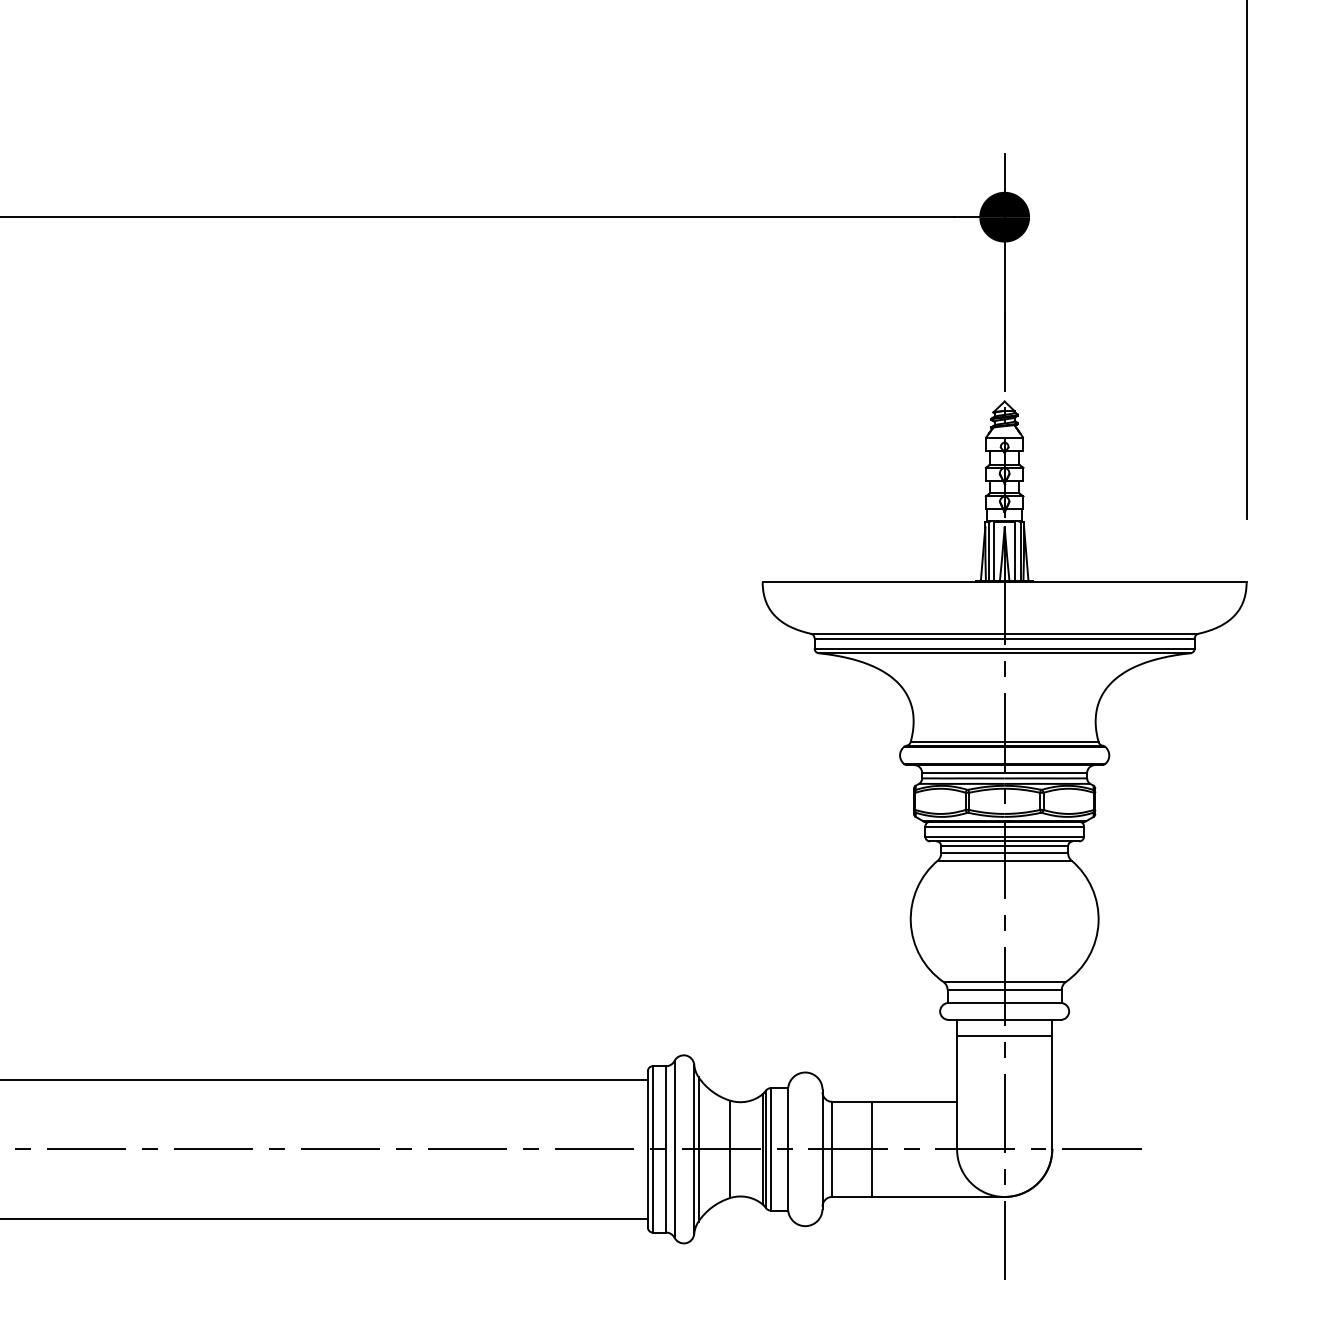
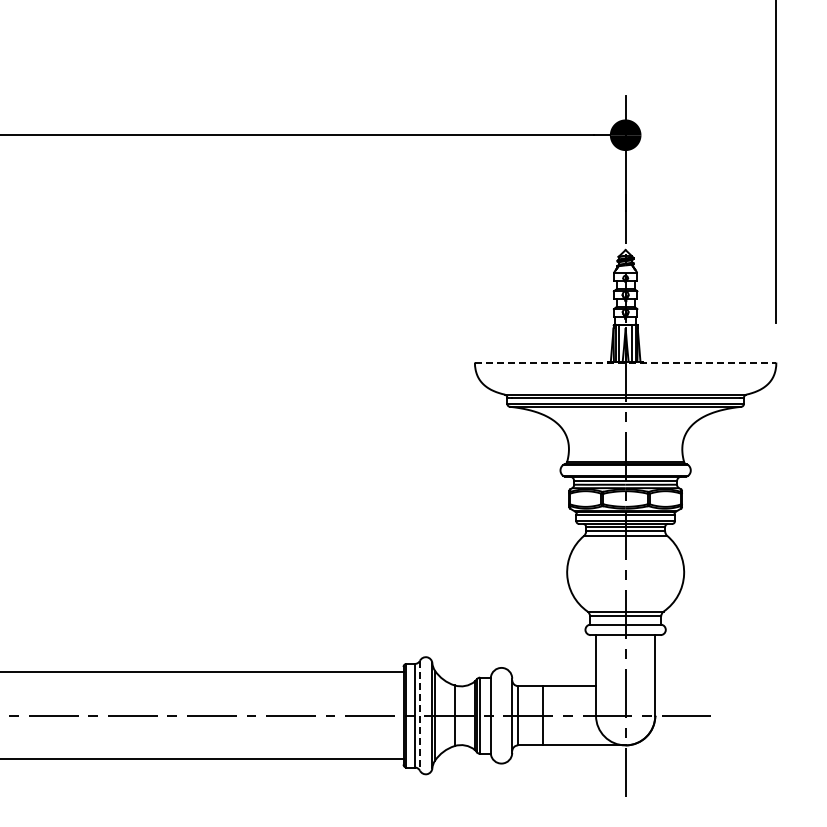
line: (1004, 582) -> (625, 362), solid -> dashed
line: (1004, 1036) -> (625, 645), removed
line: (675, 1150) -> (420, 716), solid -> dashed

